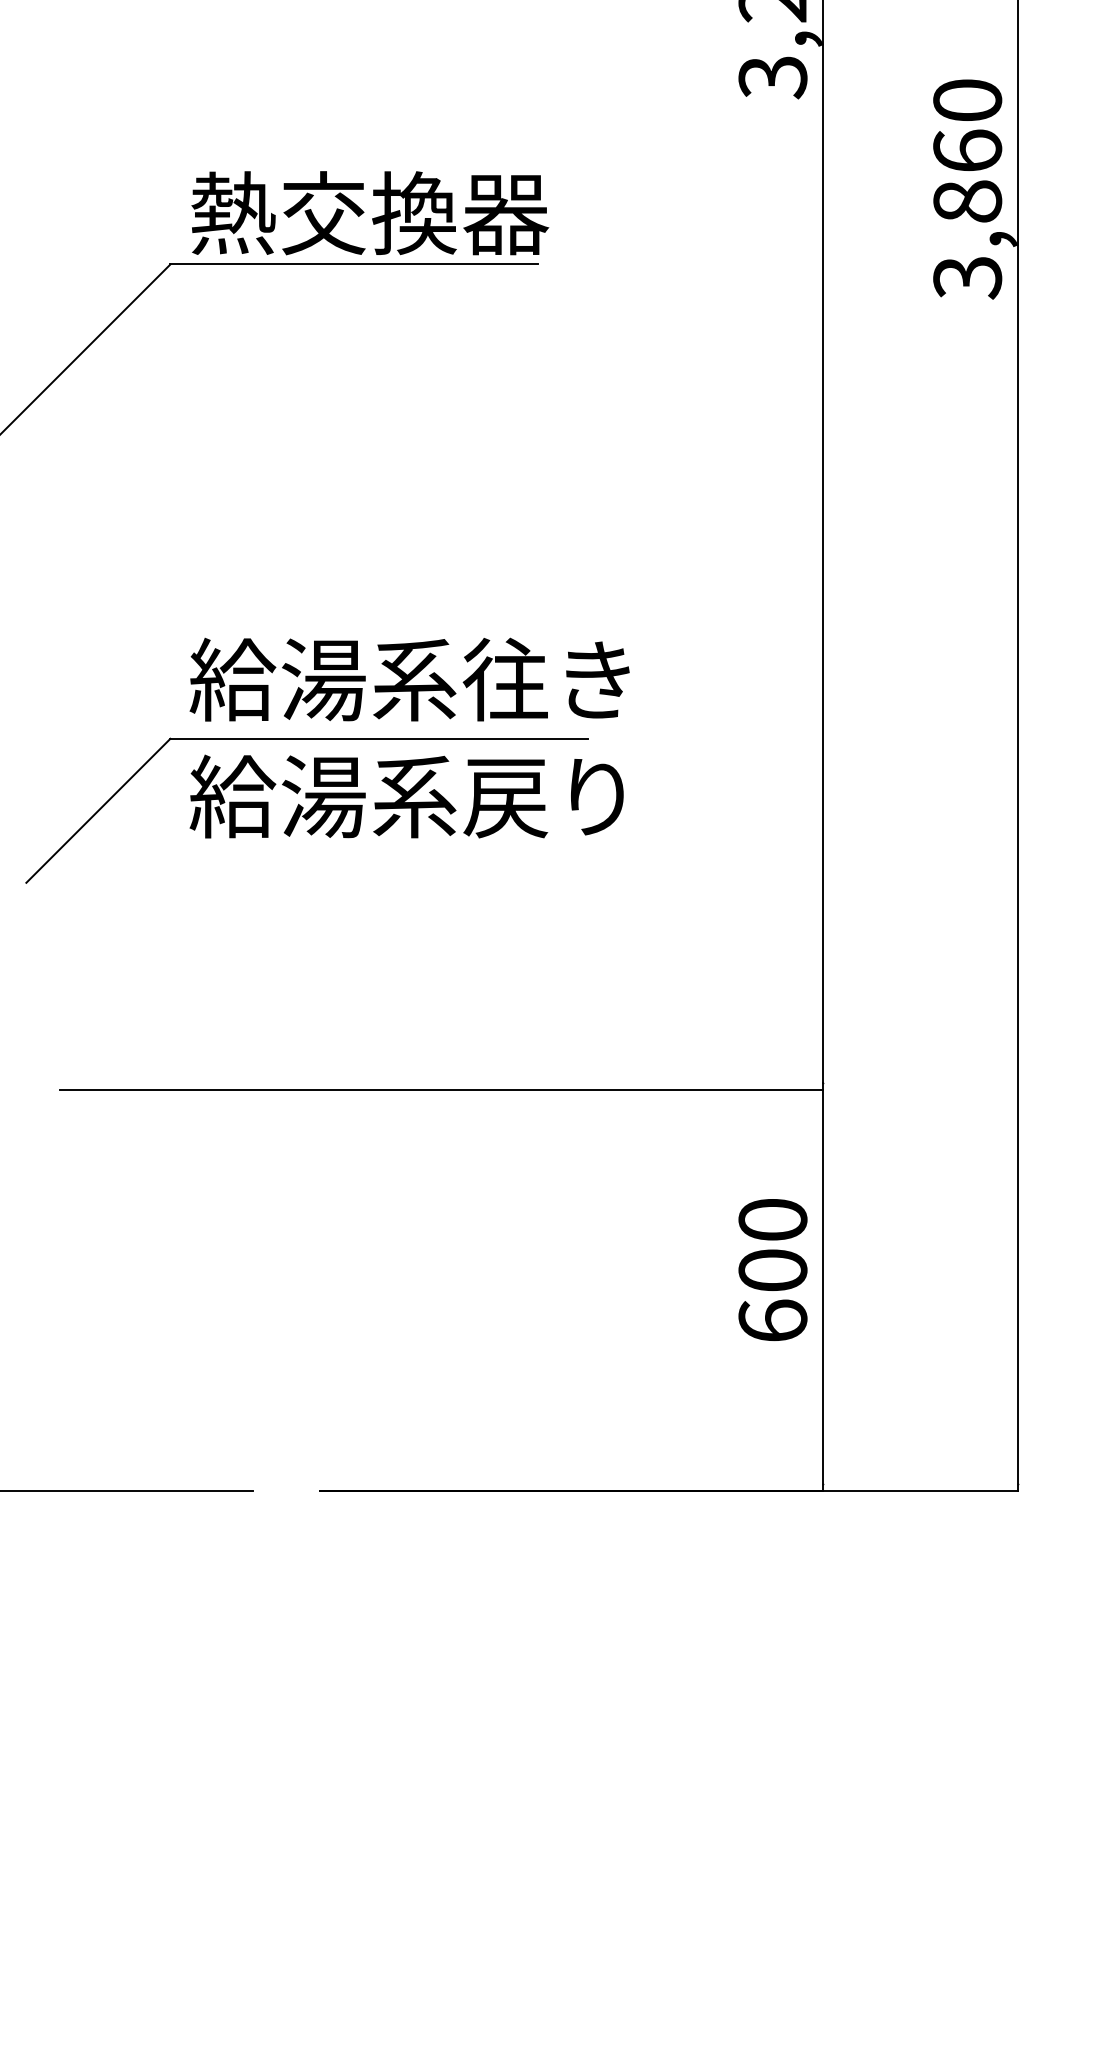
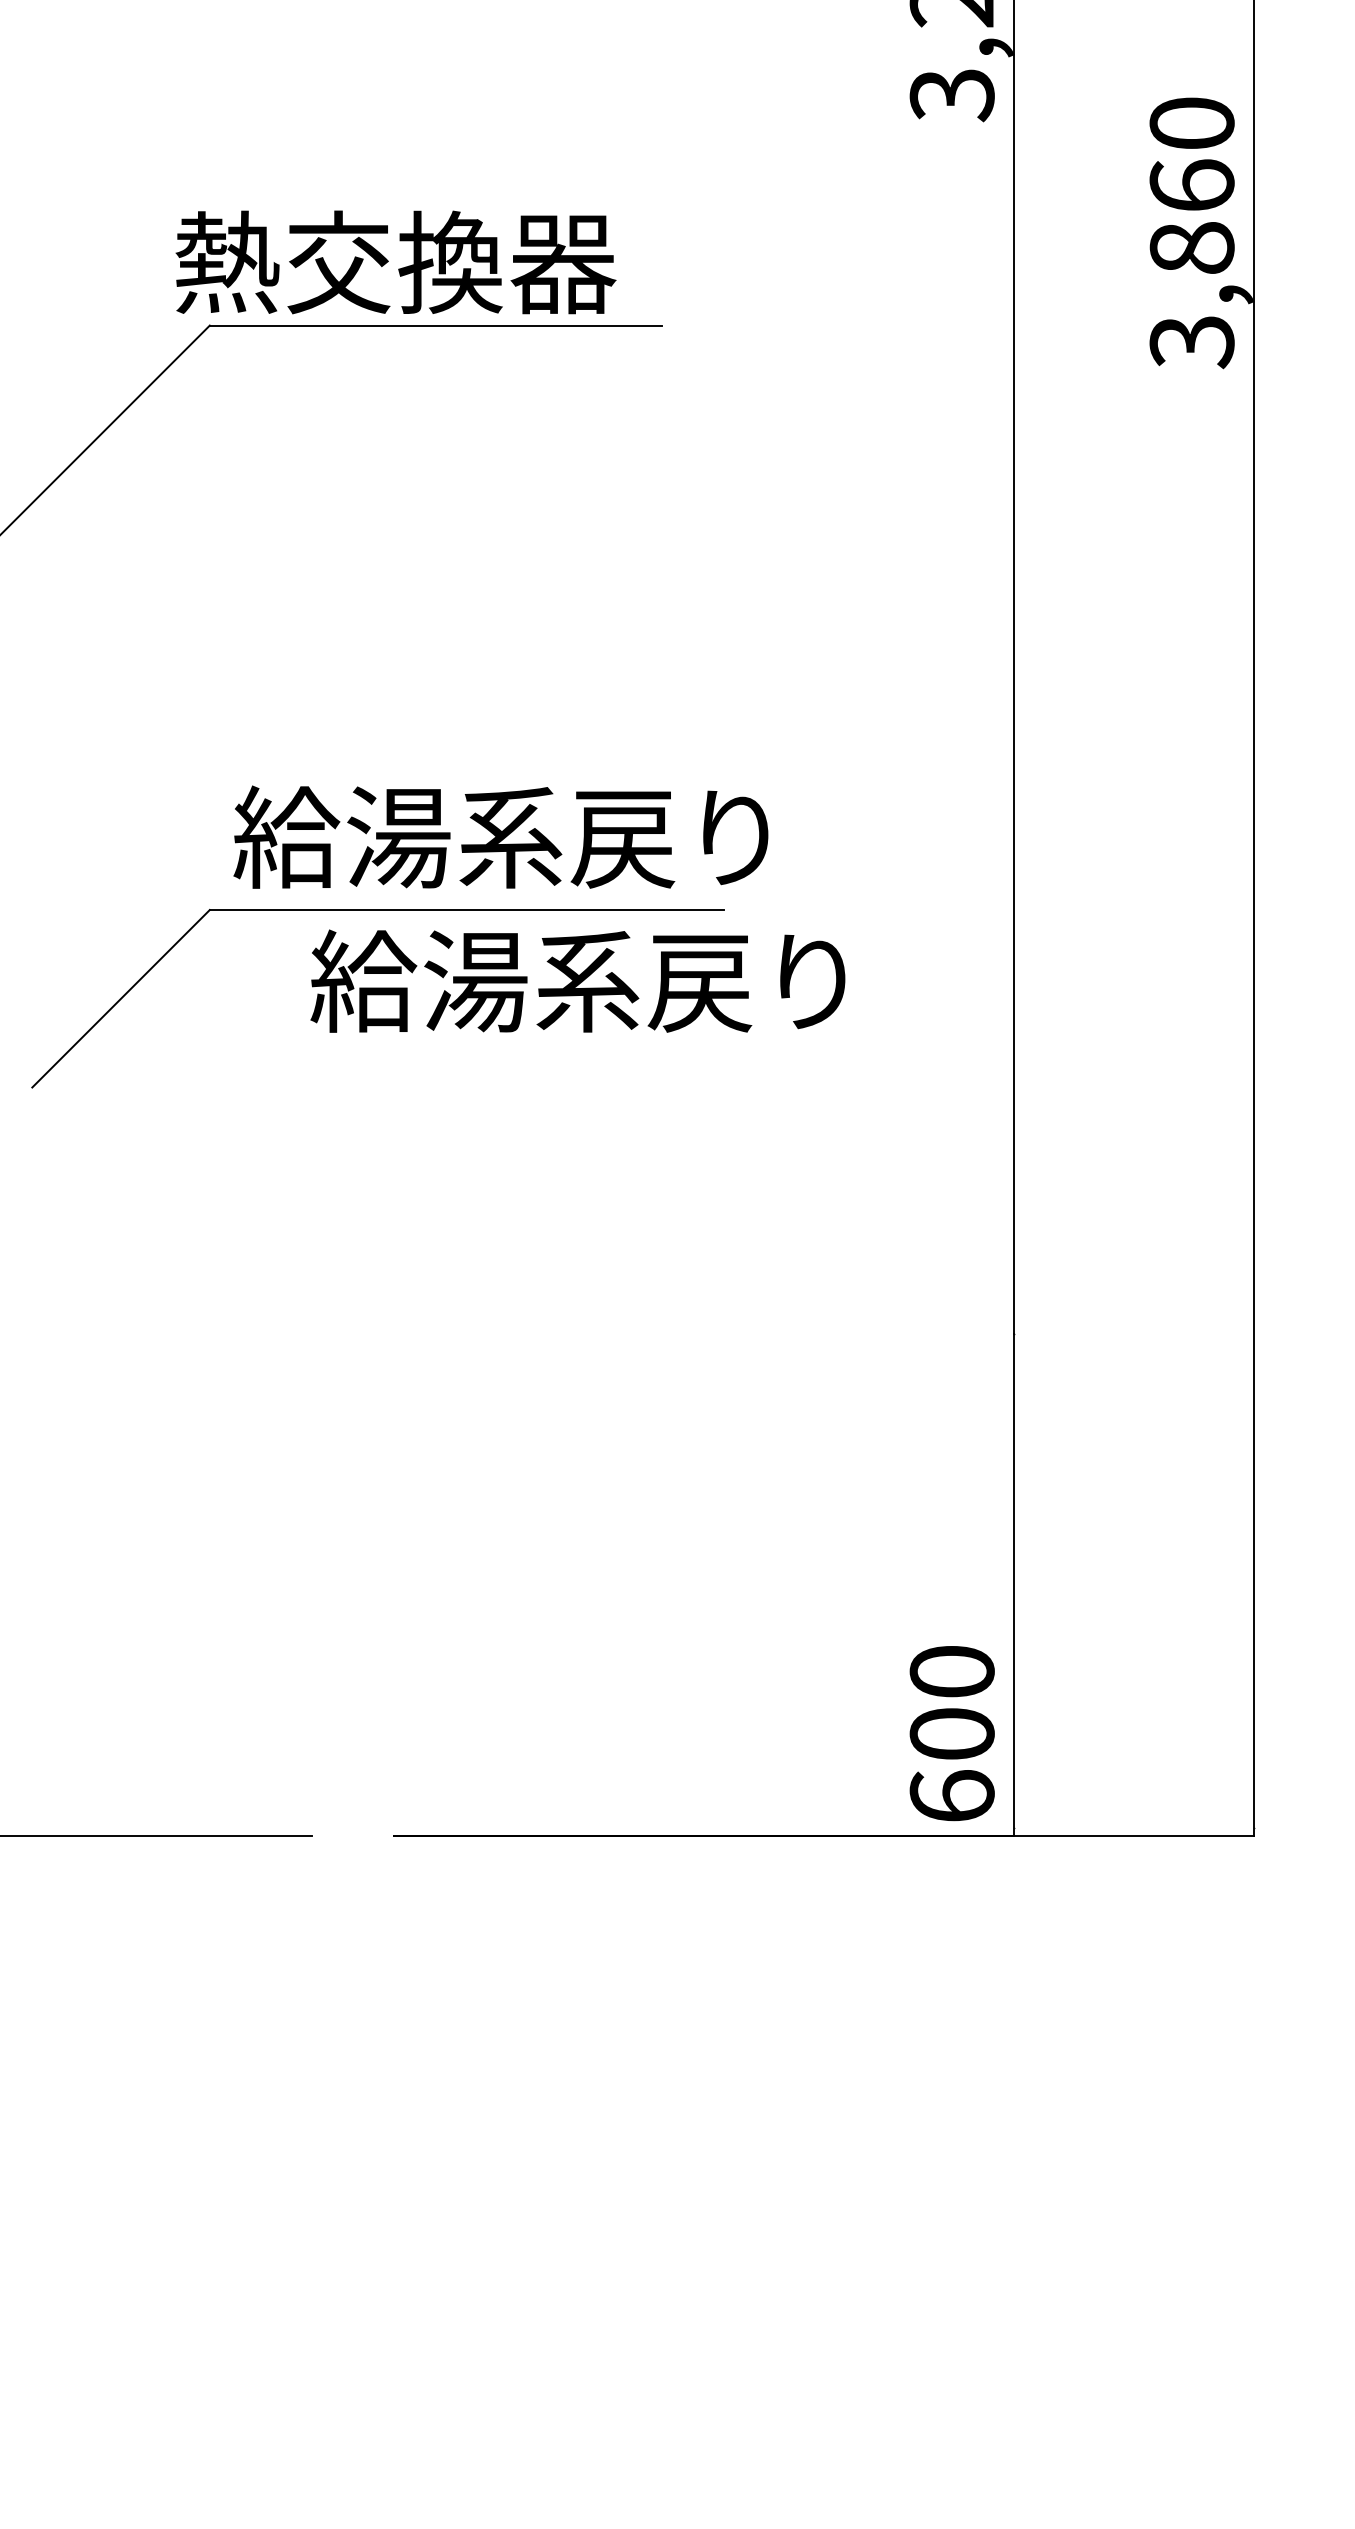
text: (369, 213) -> (395, 262), moved
text: (545, 679) -> (672, 836), 給湯系往き -> 給湯系戻り
text: (406, 796) -> (577, 980), moved
line: (441, 1089) -> (543, 1342), removed
text: (772, 1269) -> (951, 1733), moved

